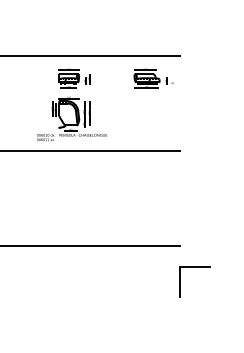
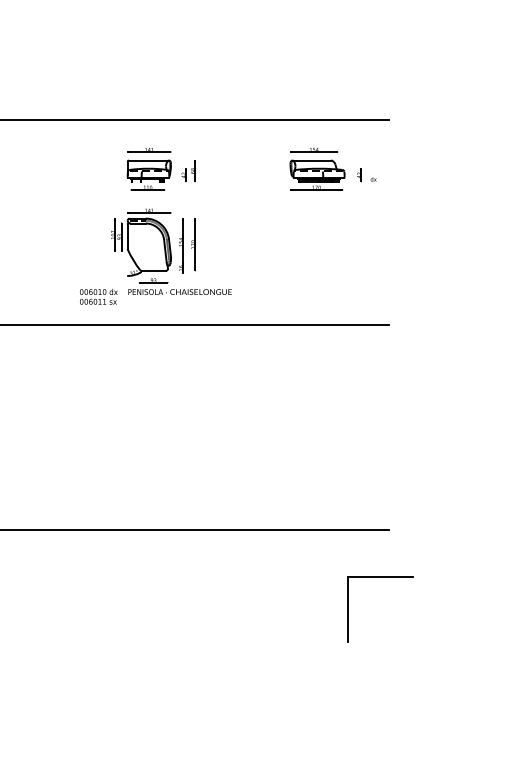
part: (194, 267) -> (378, 577), moved

